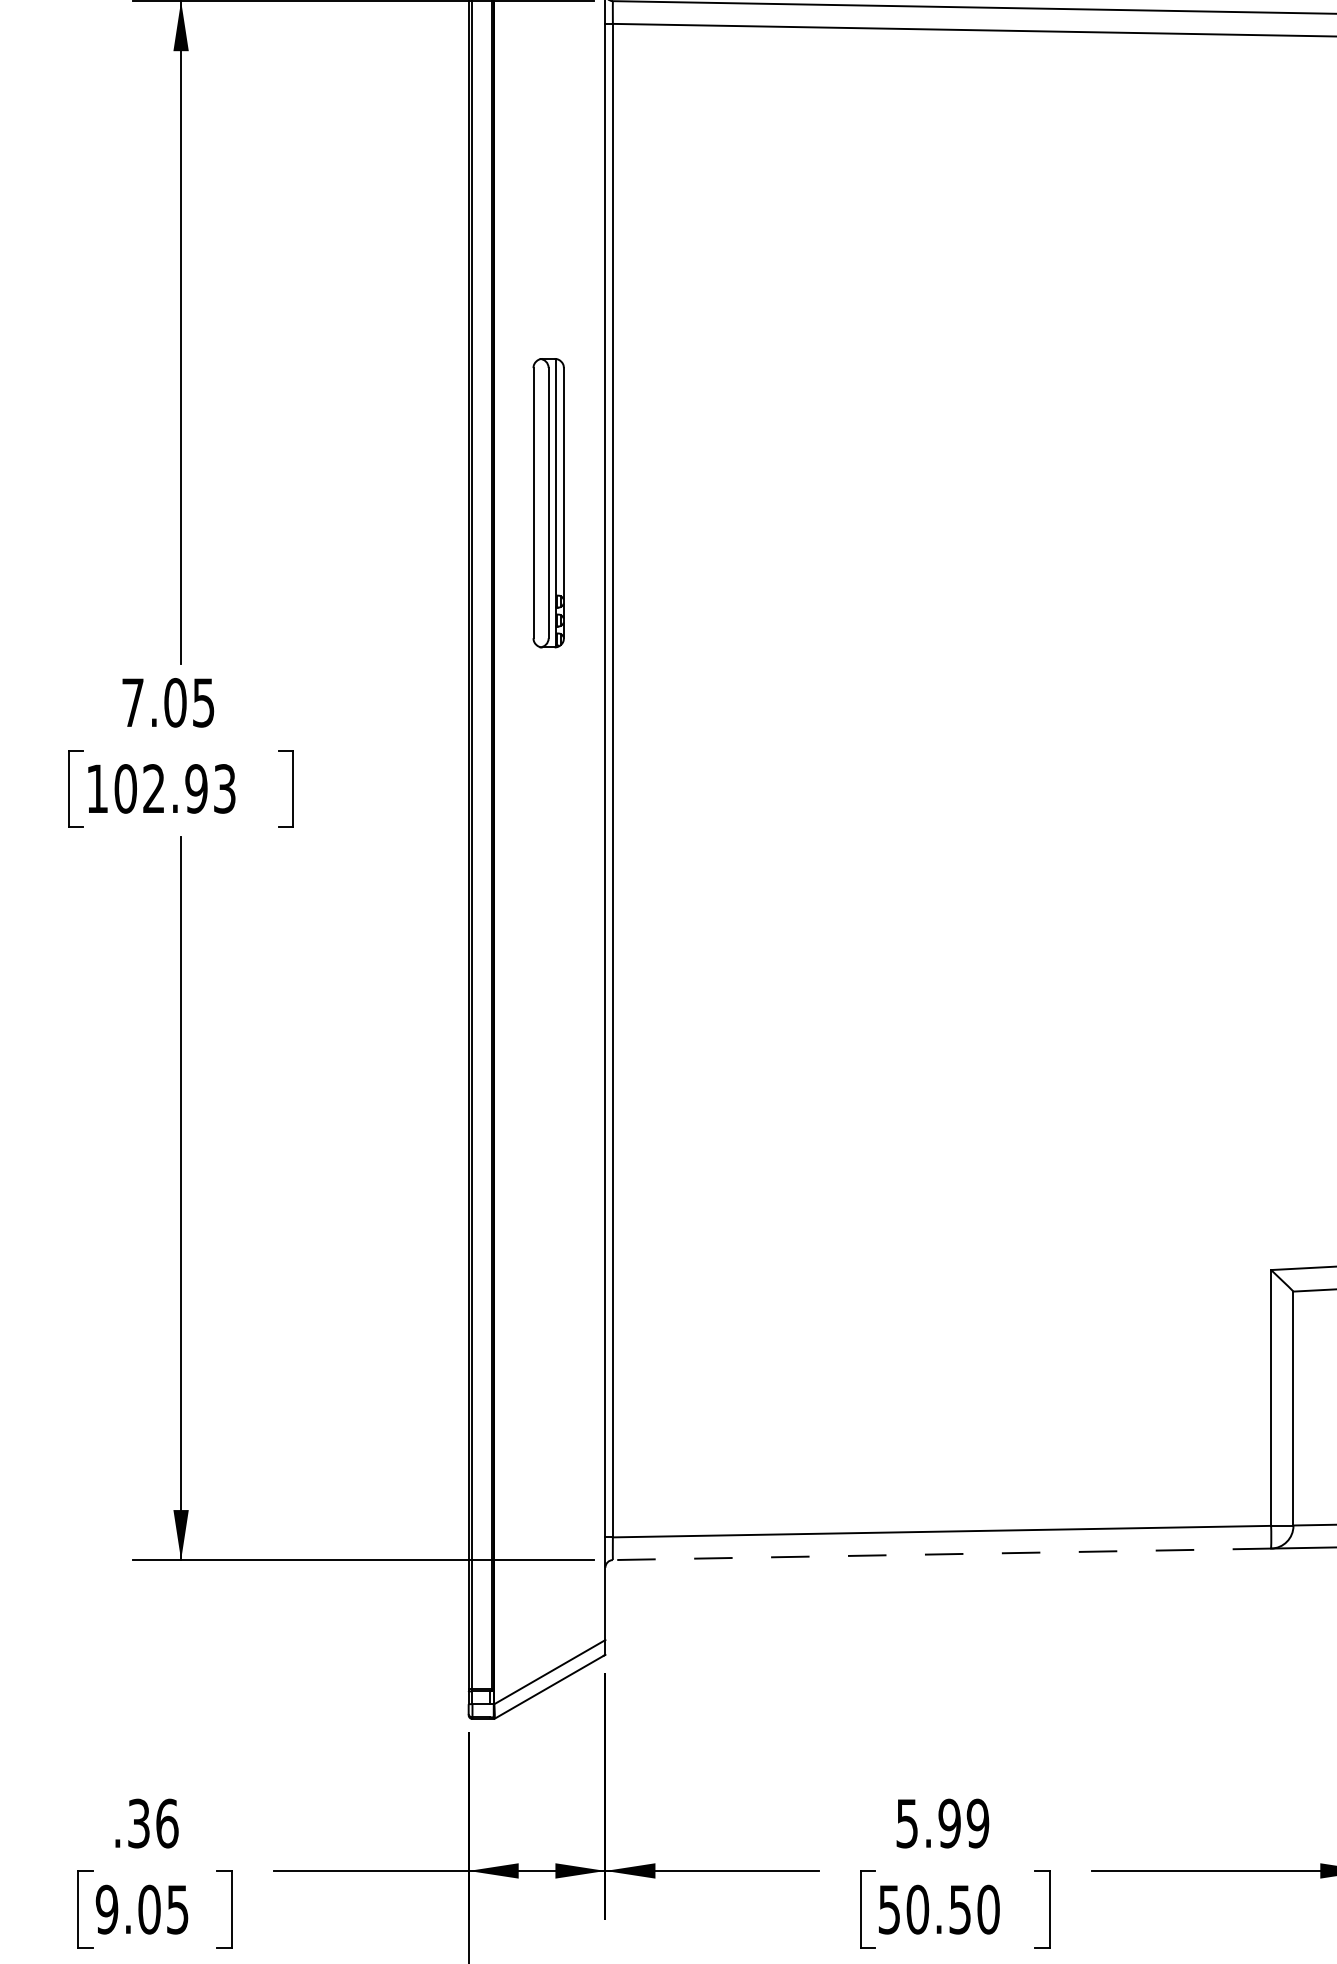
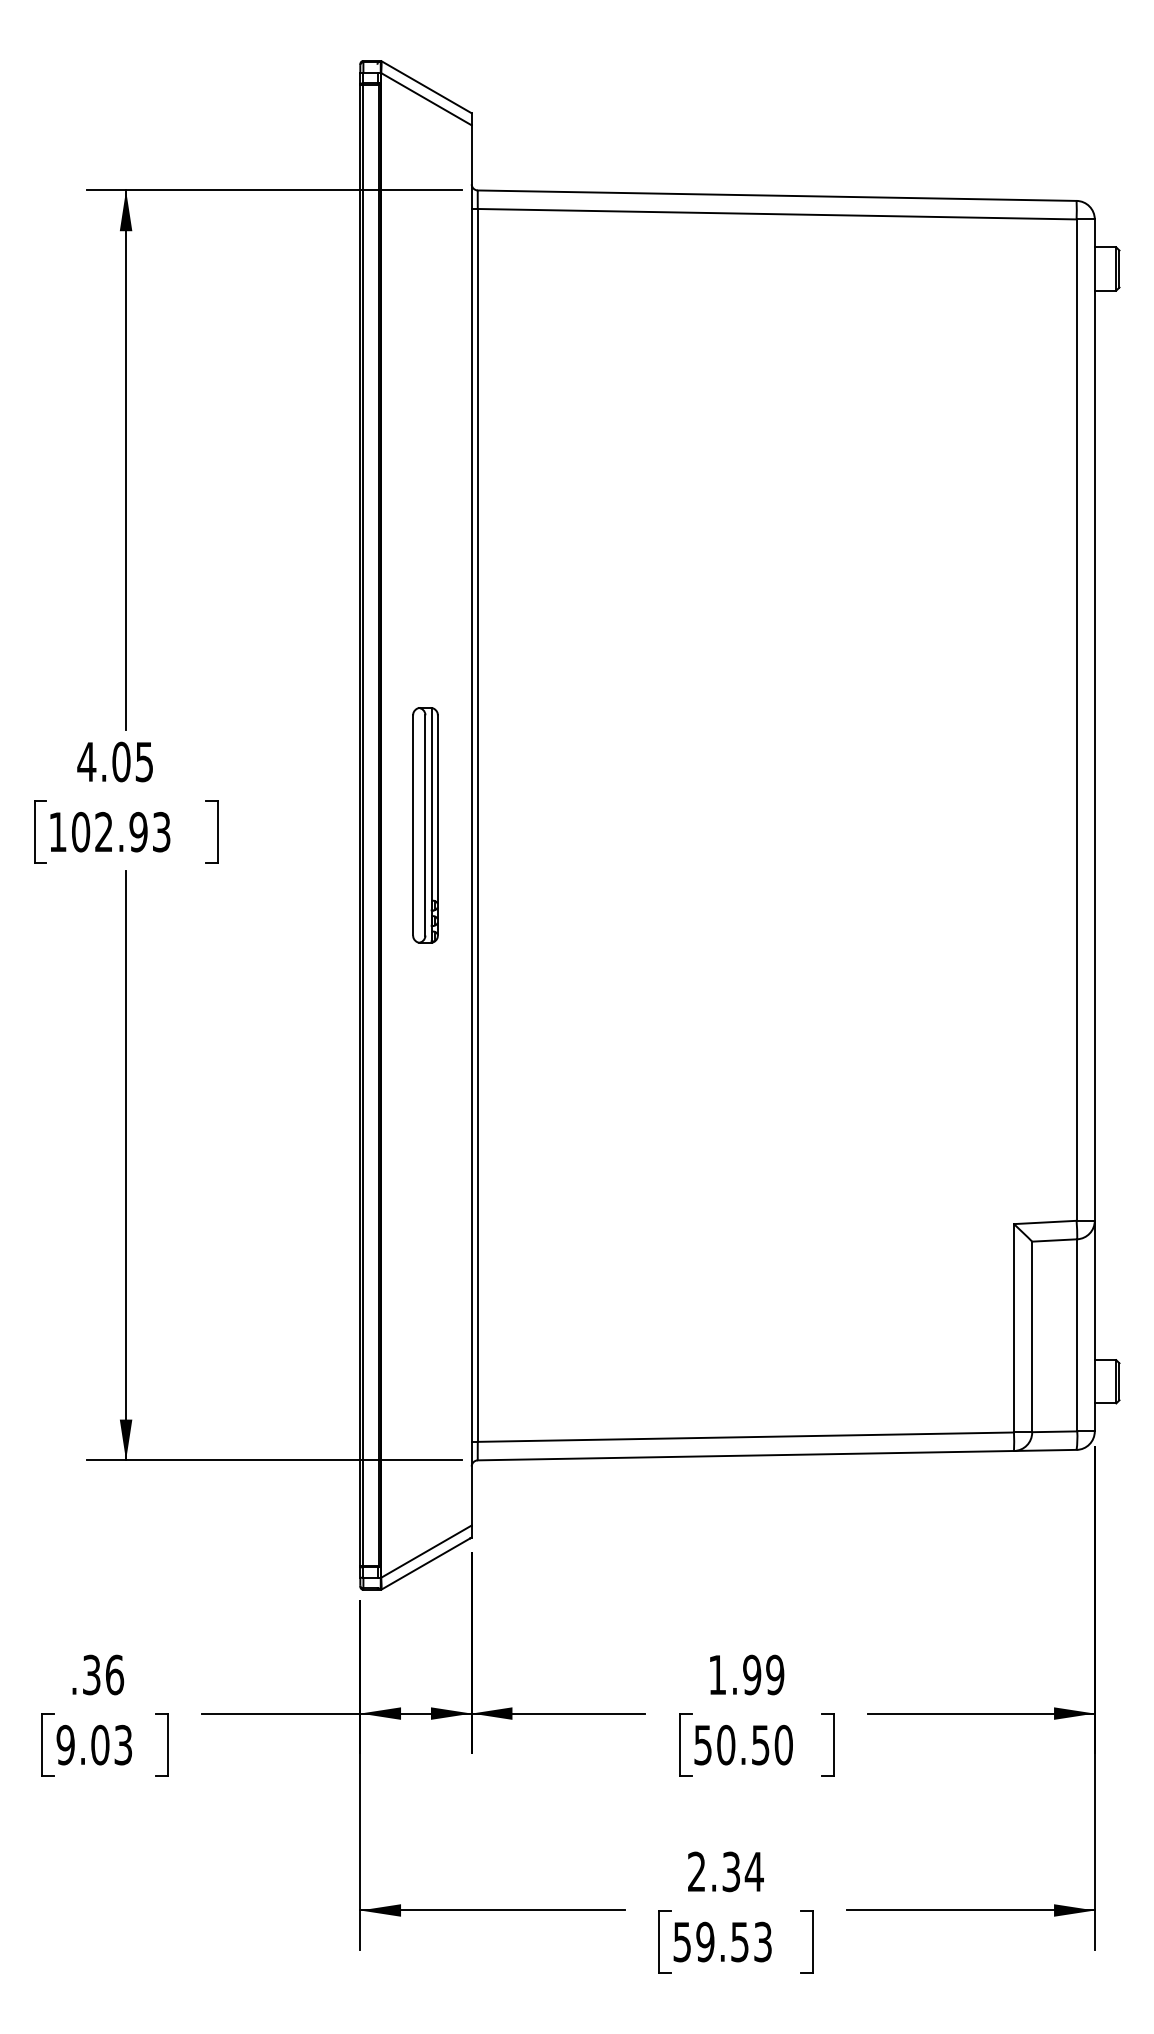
part: (548, 503) -> (425, 825), moved
text: (132, 702) -> (86, 761), 7.05 -> 4.05
line: (941, 1554) -> (745, 1455), dashed -> solid
text: (907, 1824) -> (717, 1675), 5.99 -> 1.99
text: (177, 1908) -> (123, 1744), 9.05 -> 9.03

